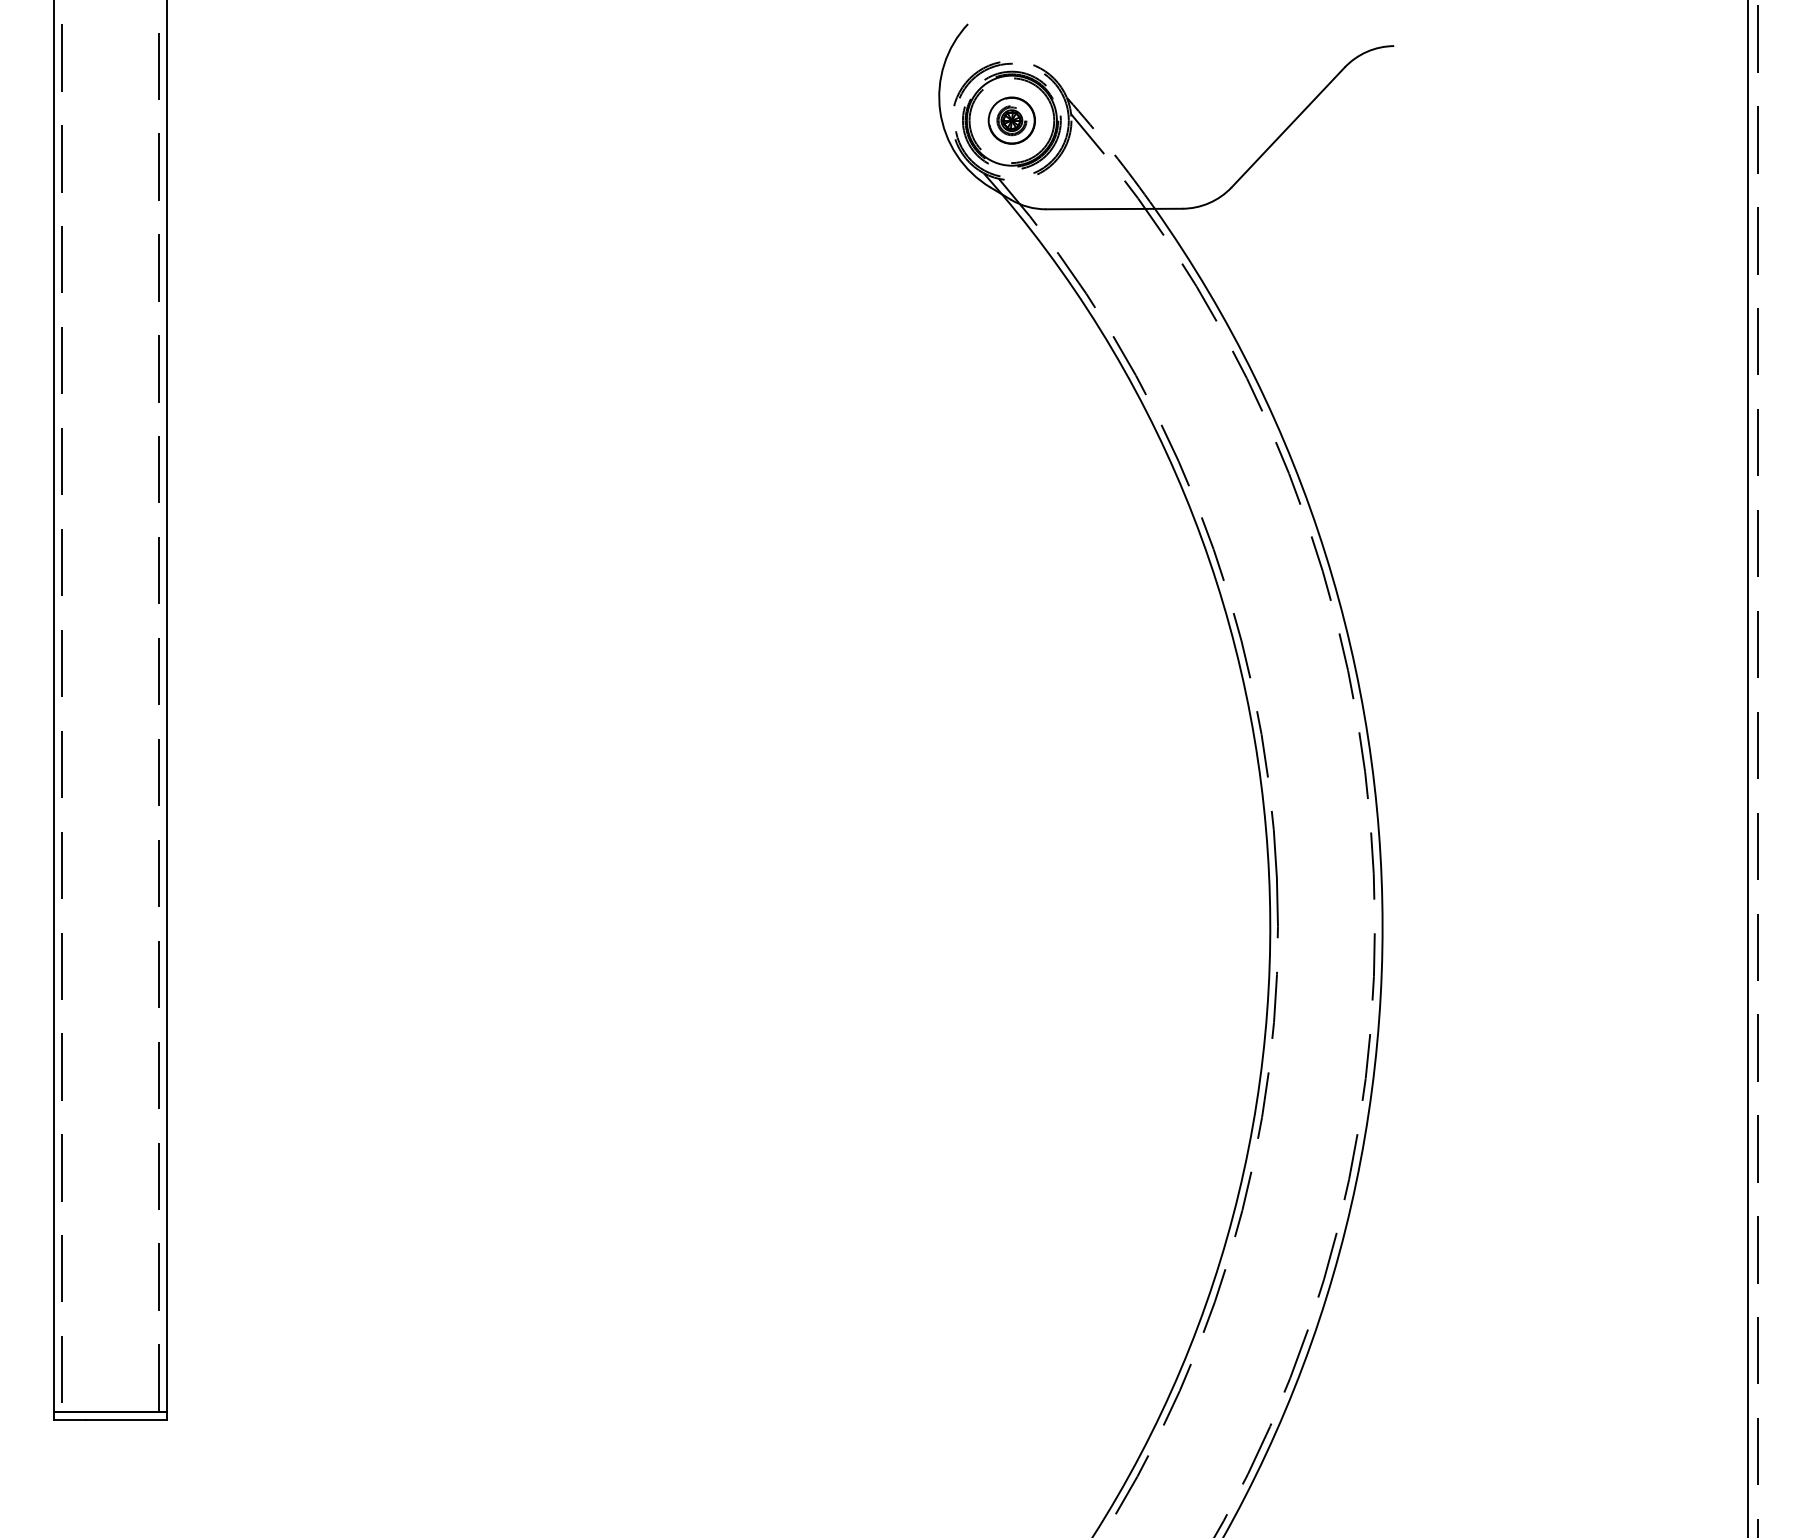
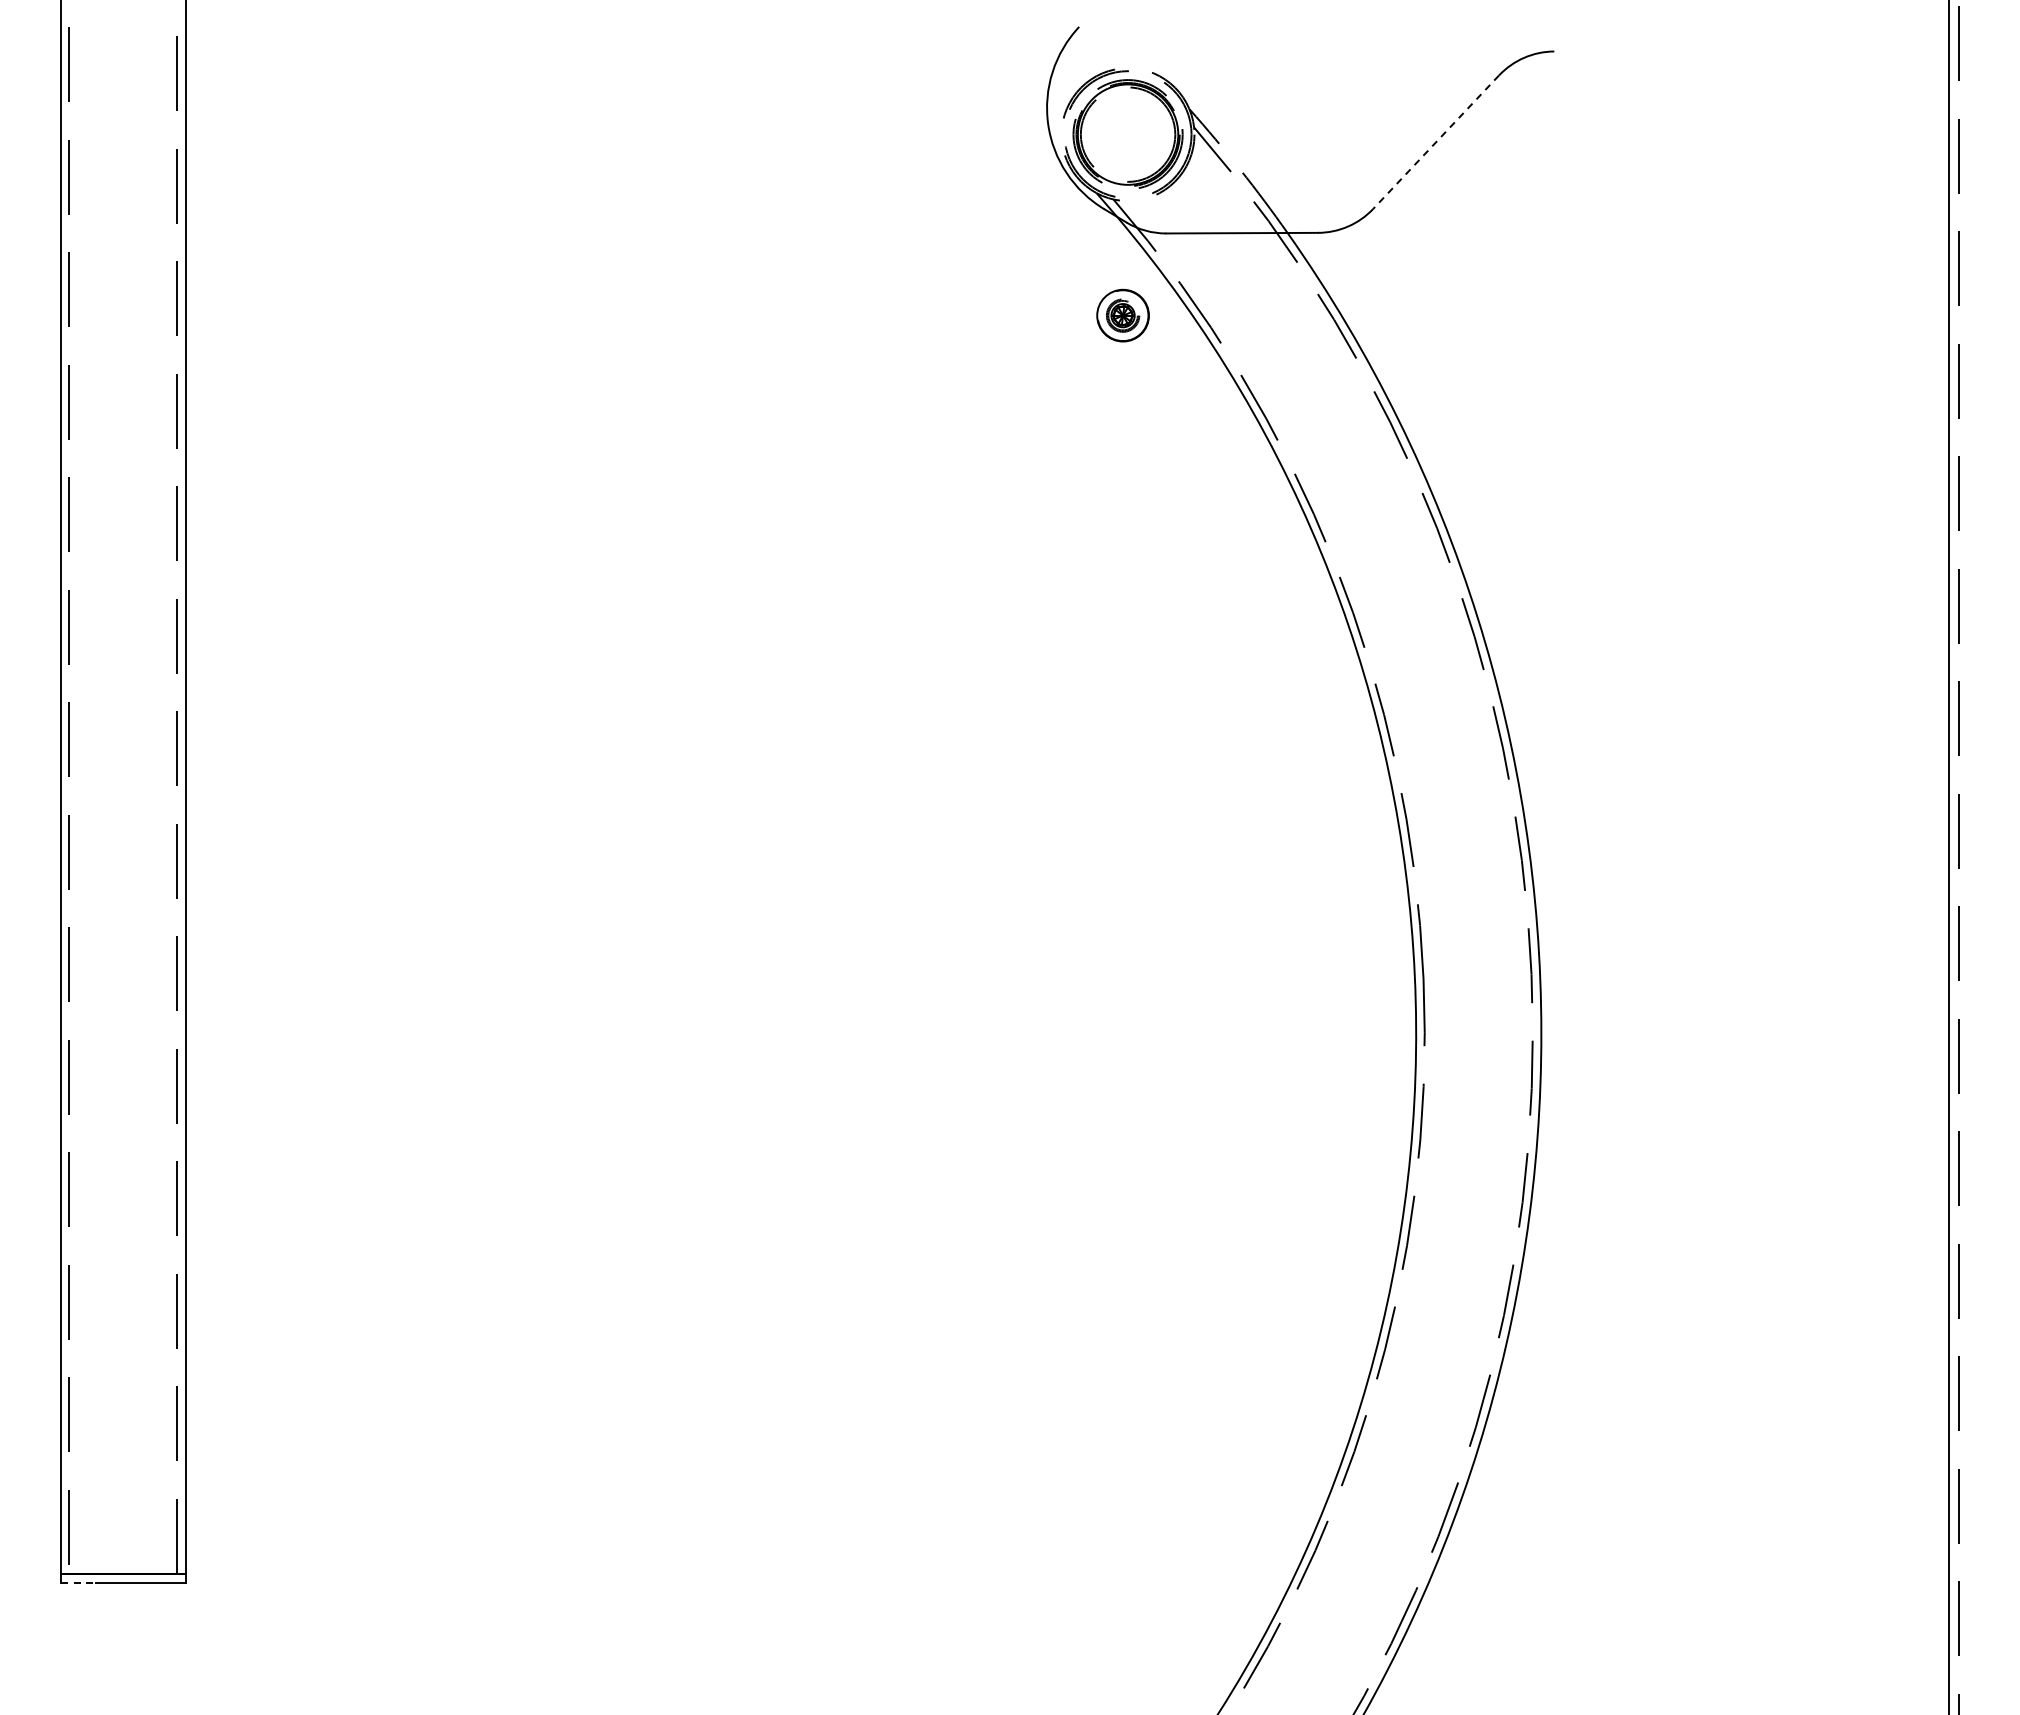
part: (1011, 120) -> (1122, 315), moved
line: (1288, 127) -> (1436, 142), solid -> dashed
line: (70, 1419) -> (78, 1582), solid -> dashed

